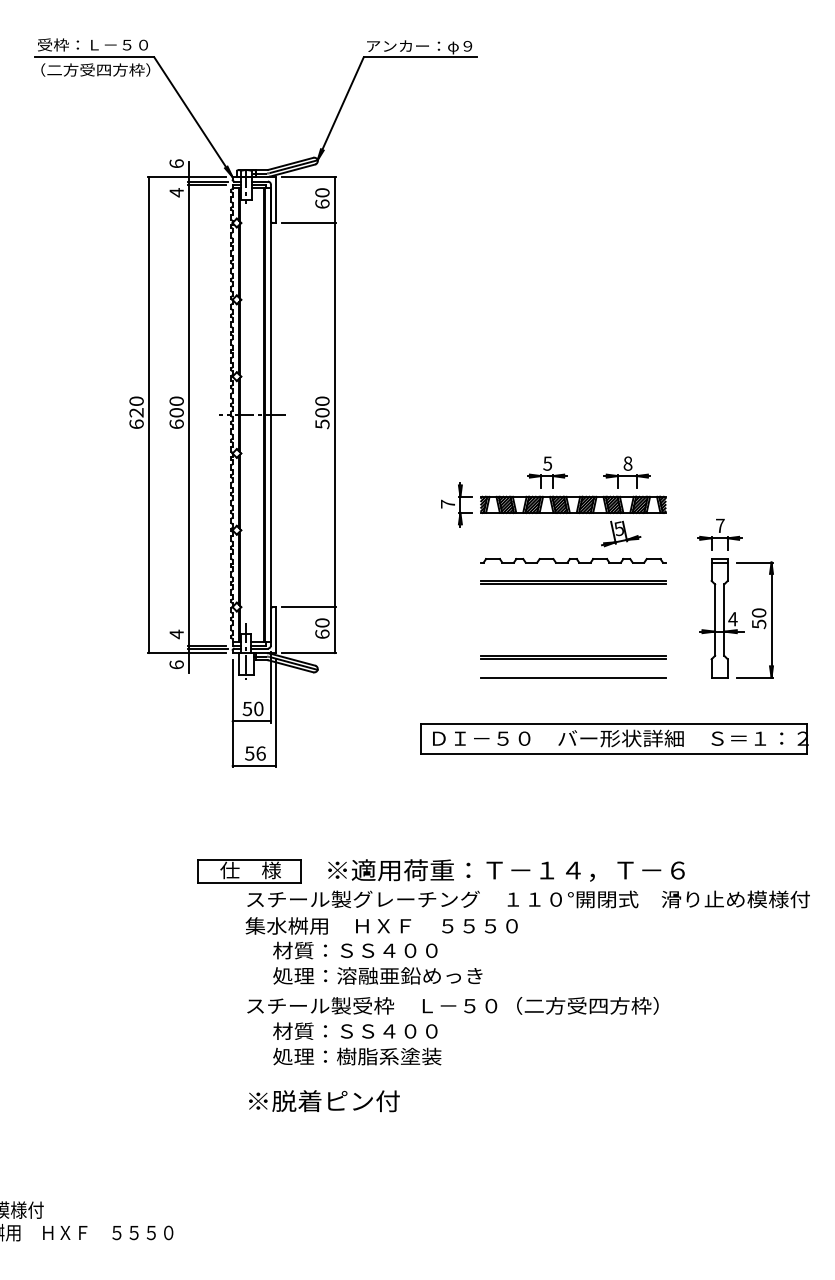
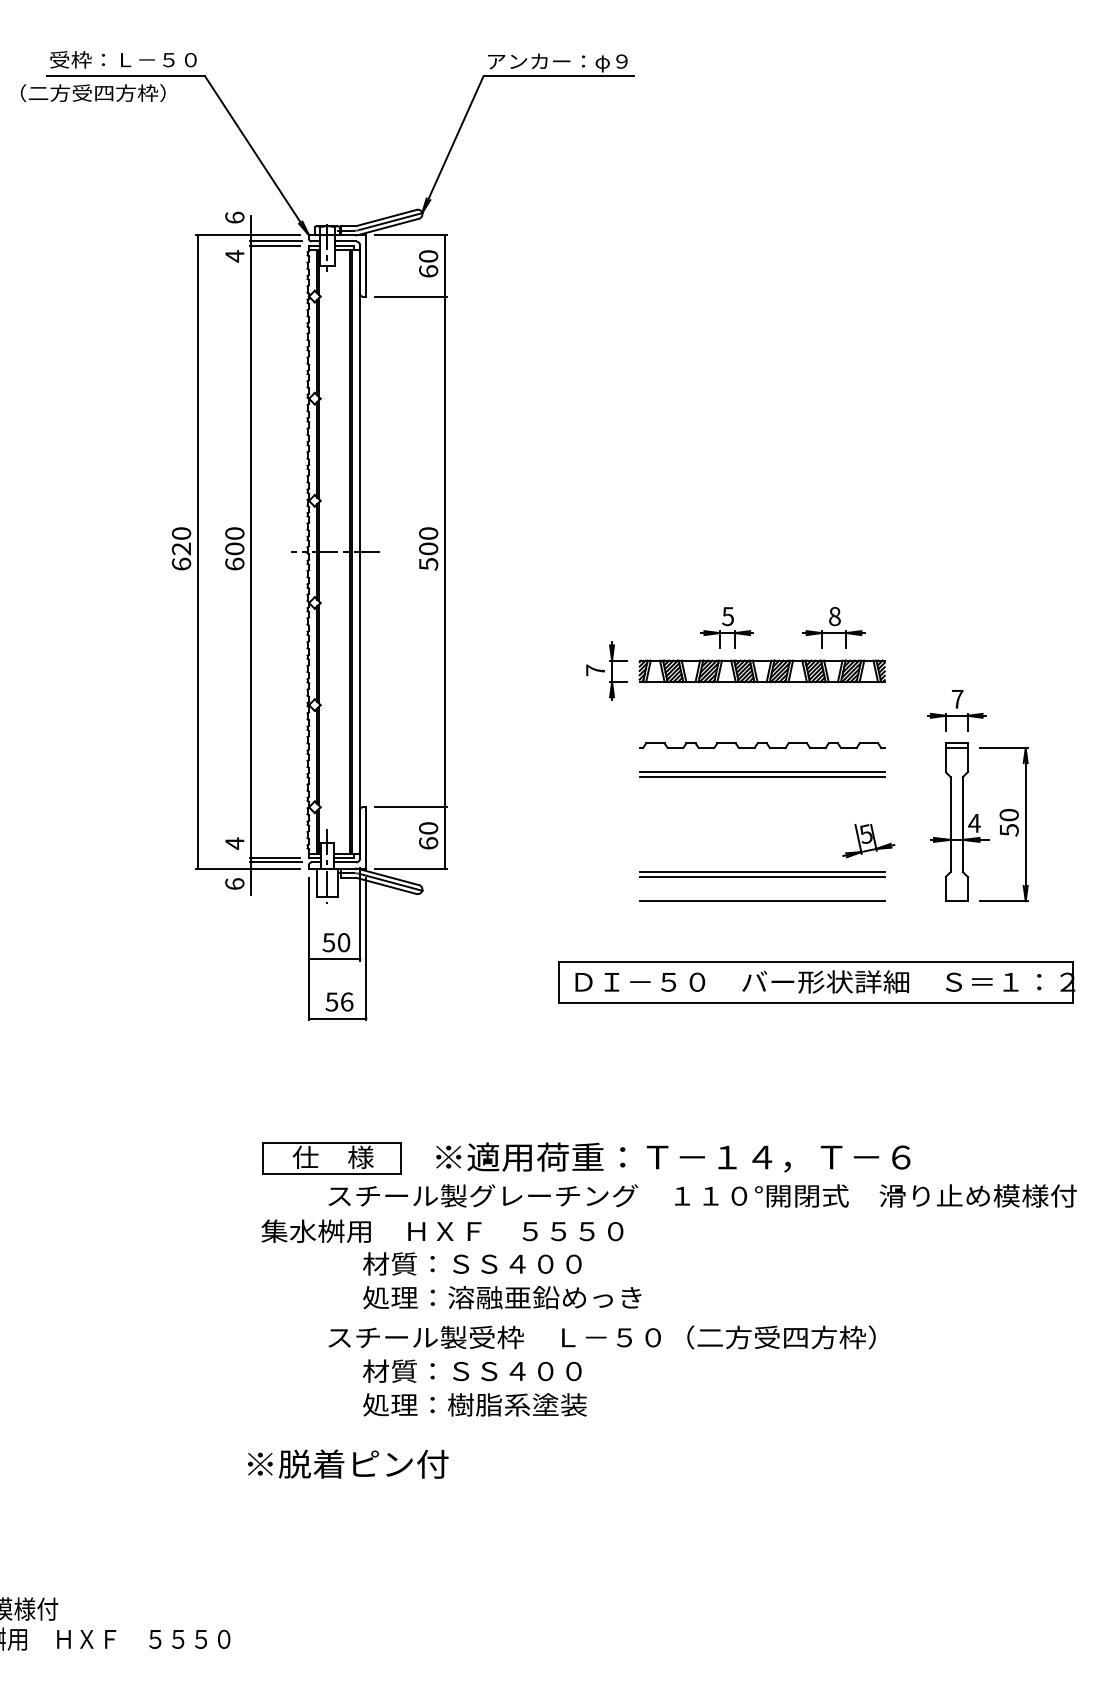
text: (95, 69) -> (93, 92), moved
part: (620, 534) -> (868, 841), moved
text: (381, 925) -> (442, 1230), moved
text: (324, 1100) -> (348, 1463), moved

